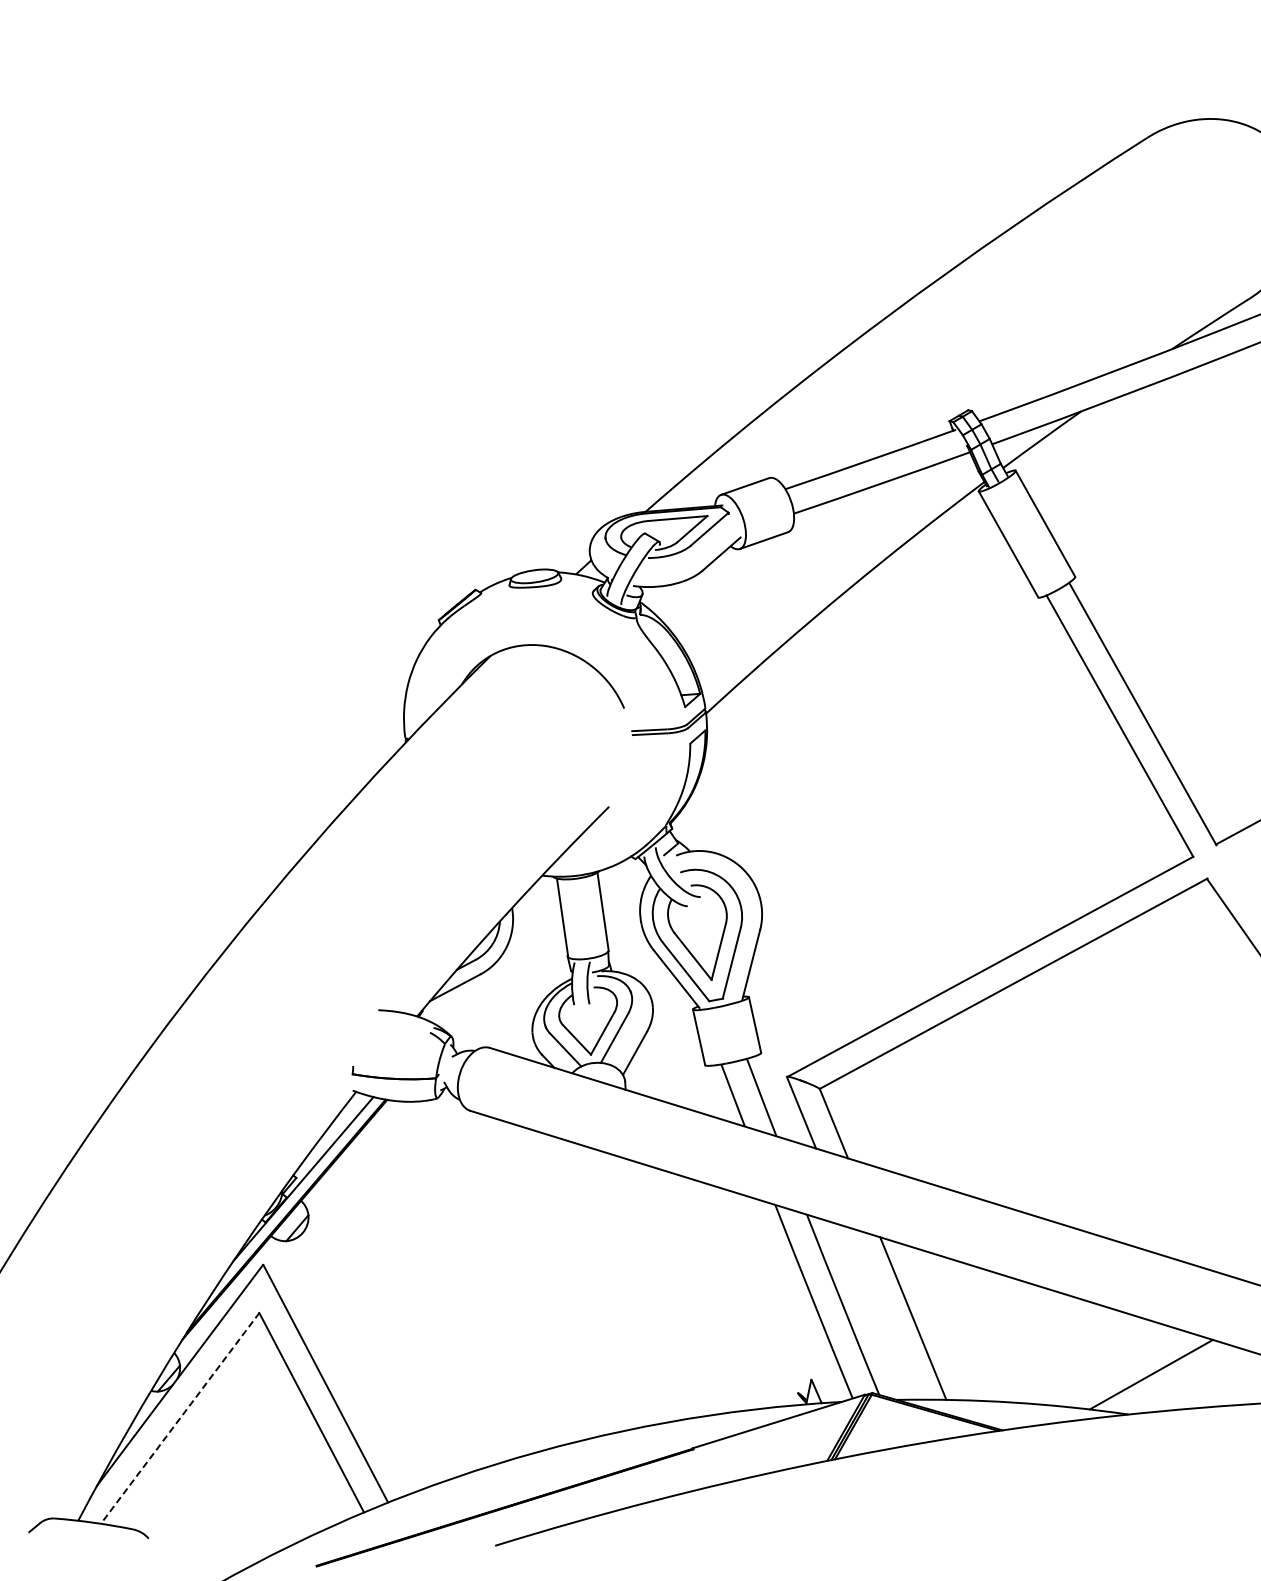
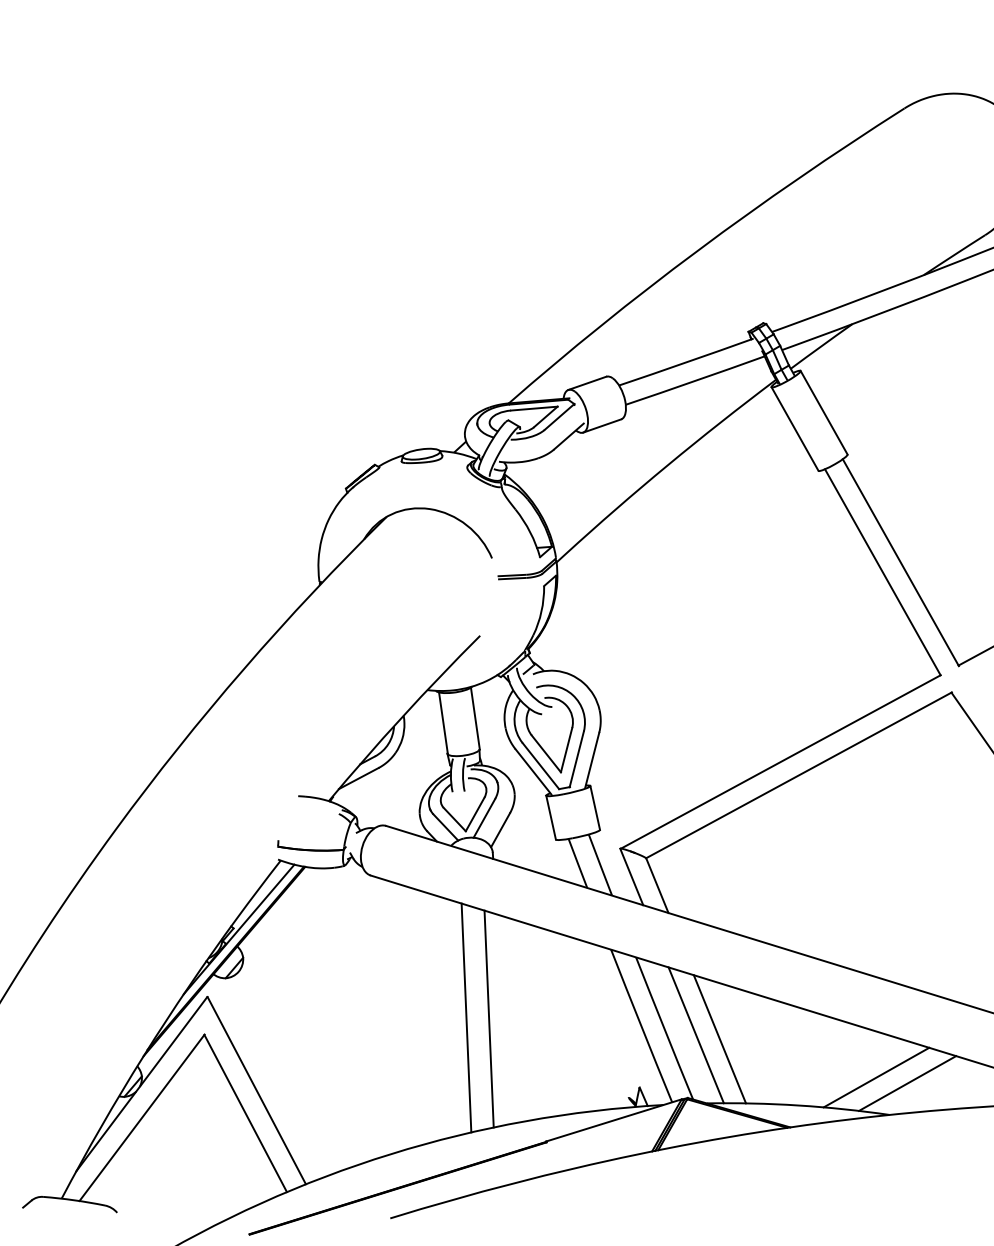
line: (591, 1291) -> (466, 1017), added
line: (620, 1292) -> (489, 1018), added
line: (883, 1313) -> (696, 1035), added
line: (1111, 1366) -> (876, 1077), added
line: (179, 1418) -> (141, 1118), dashed -> solid

